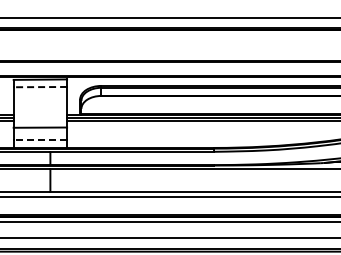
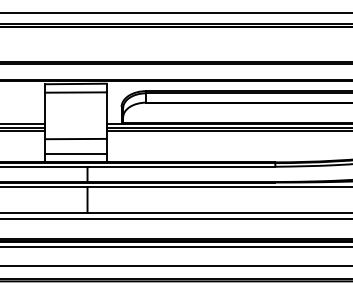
line: (40, 87) -> (76, 92), dashed -> solid
line: (40, 140) -> (76, 153), dashed -> solid

